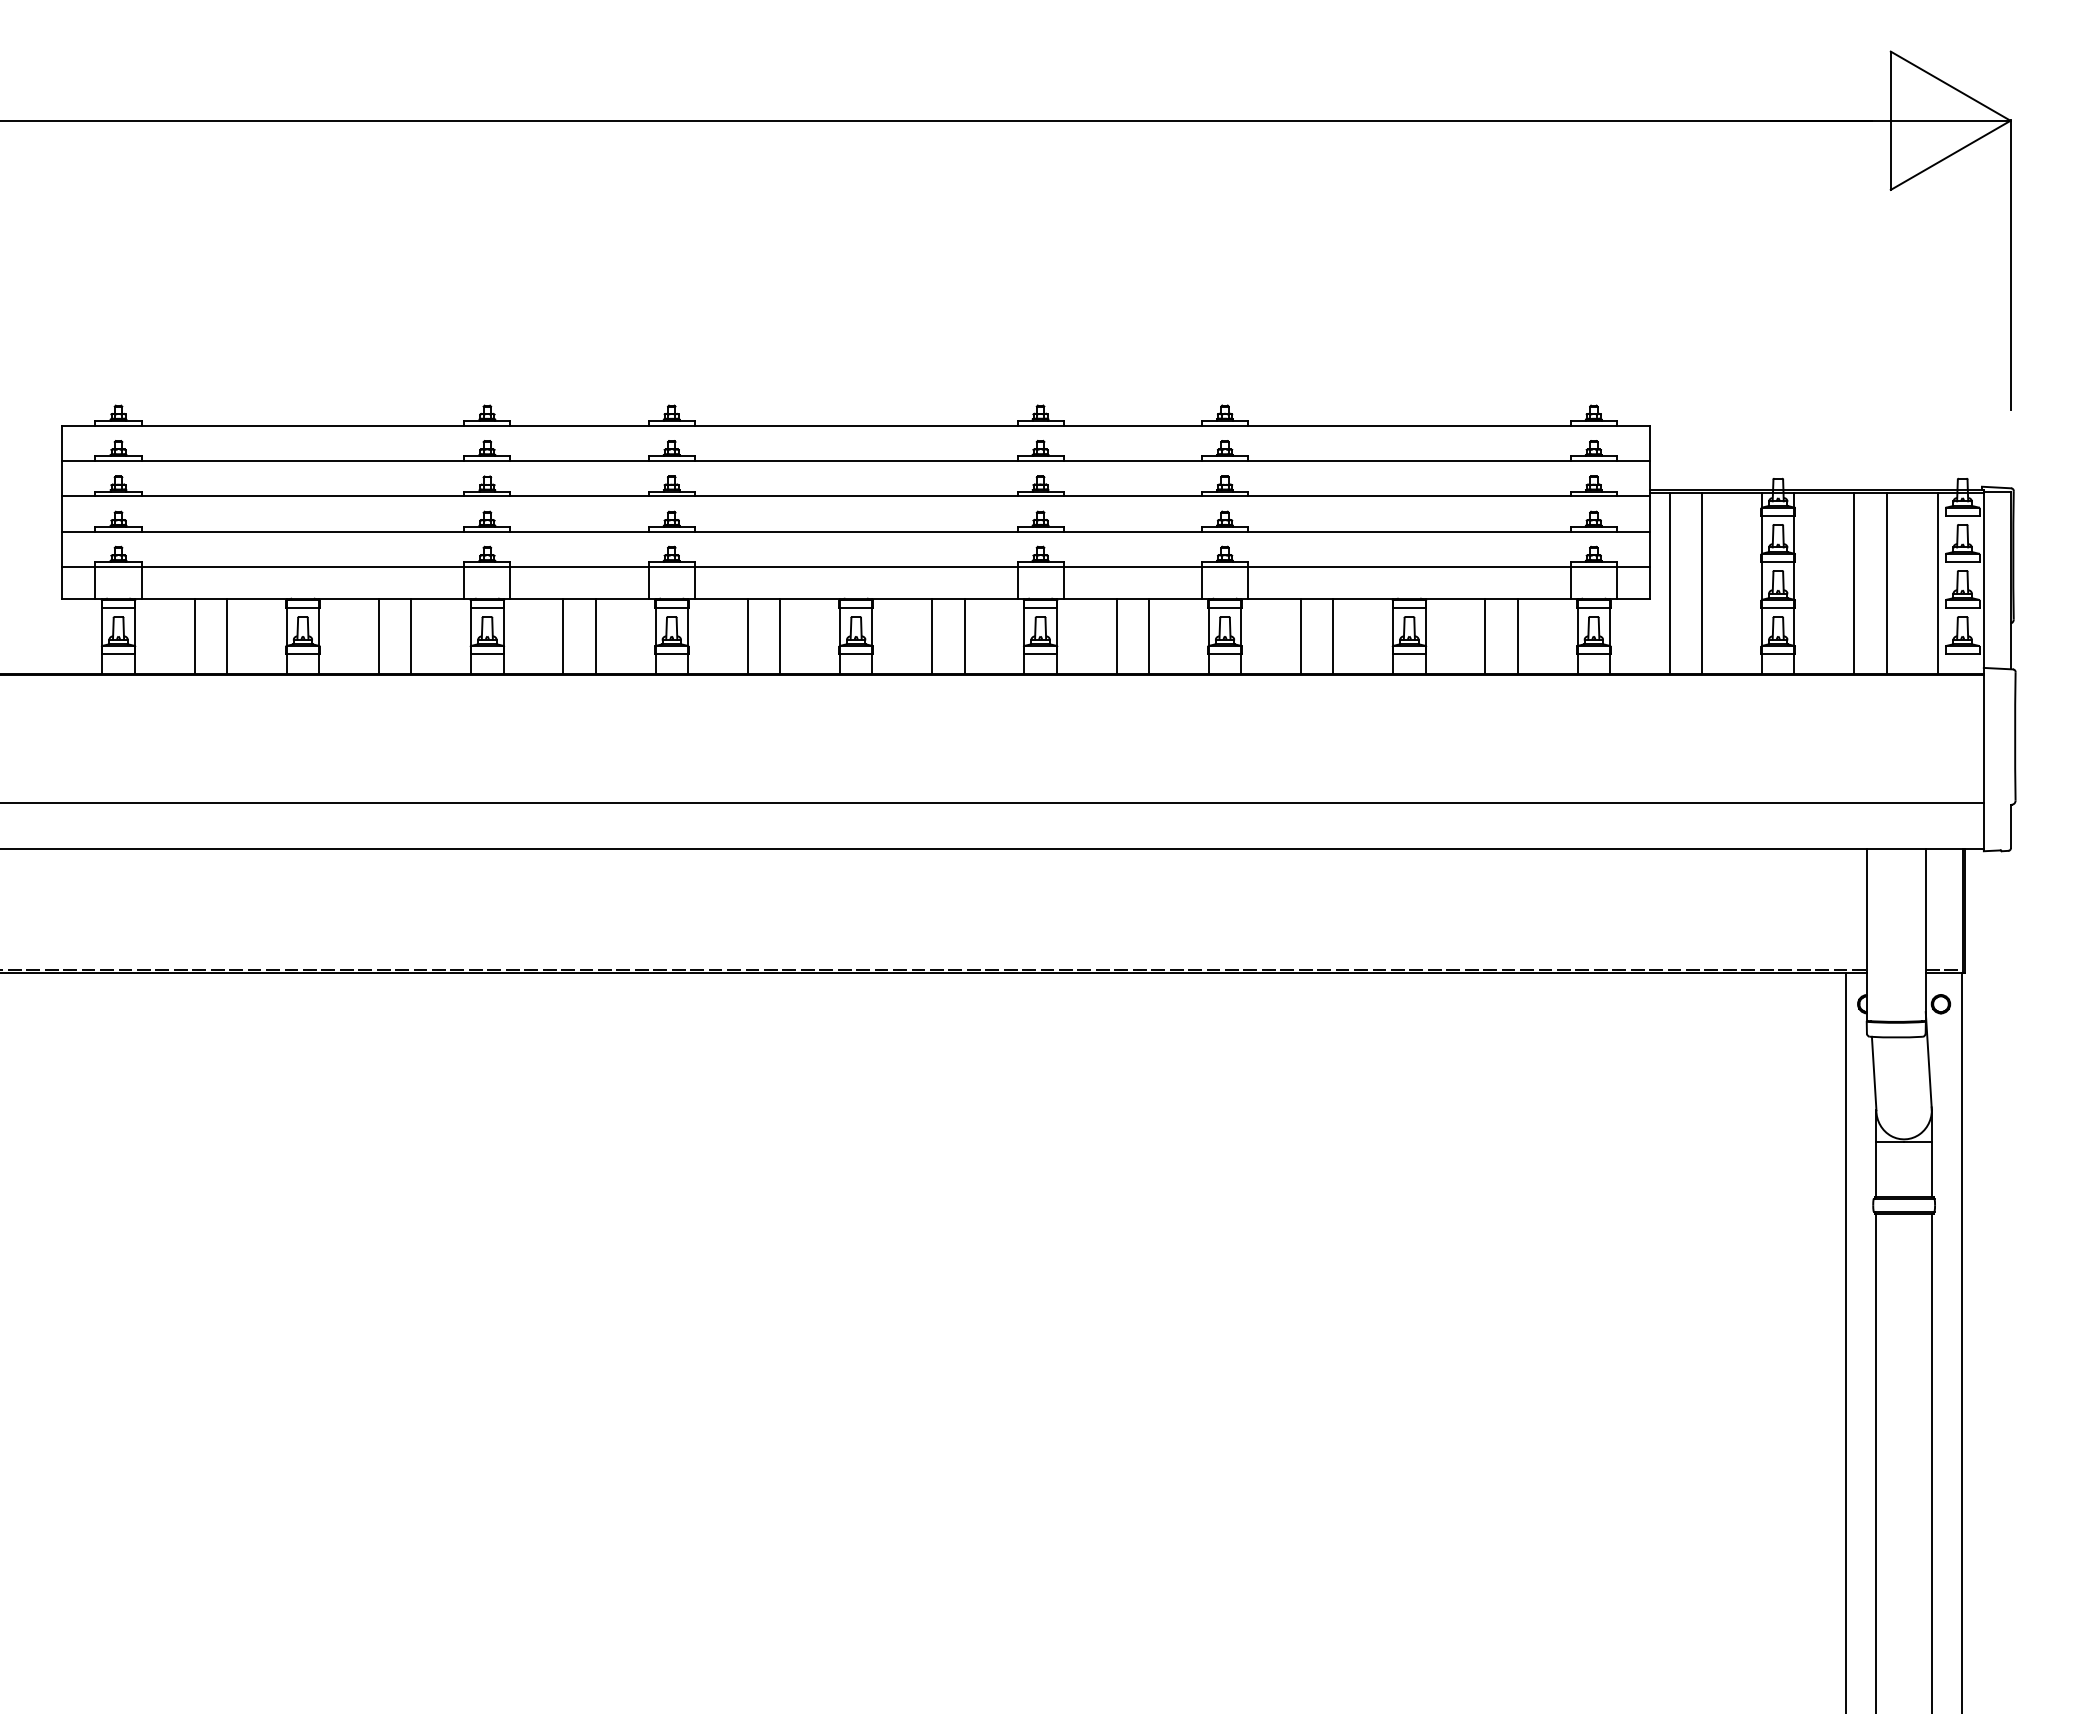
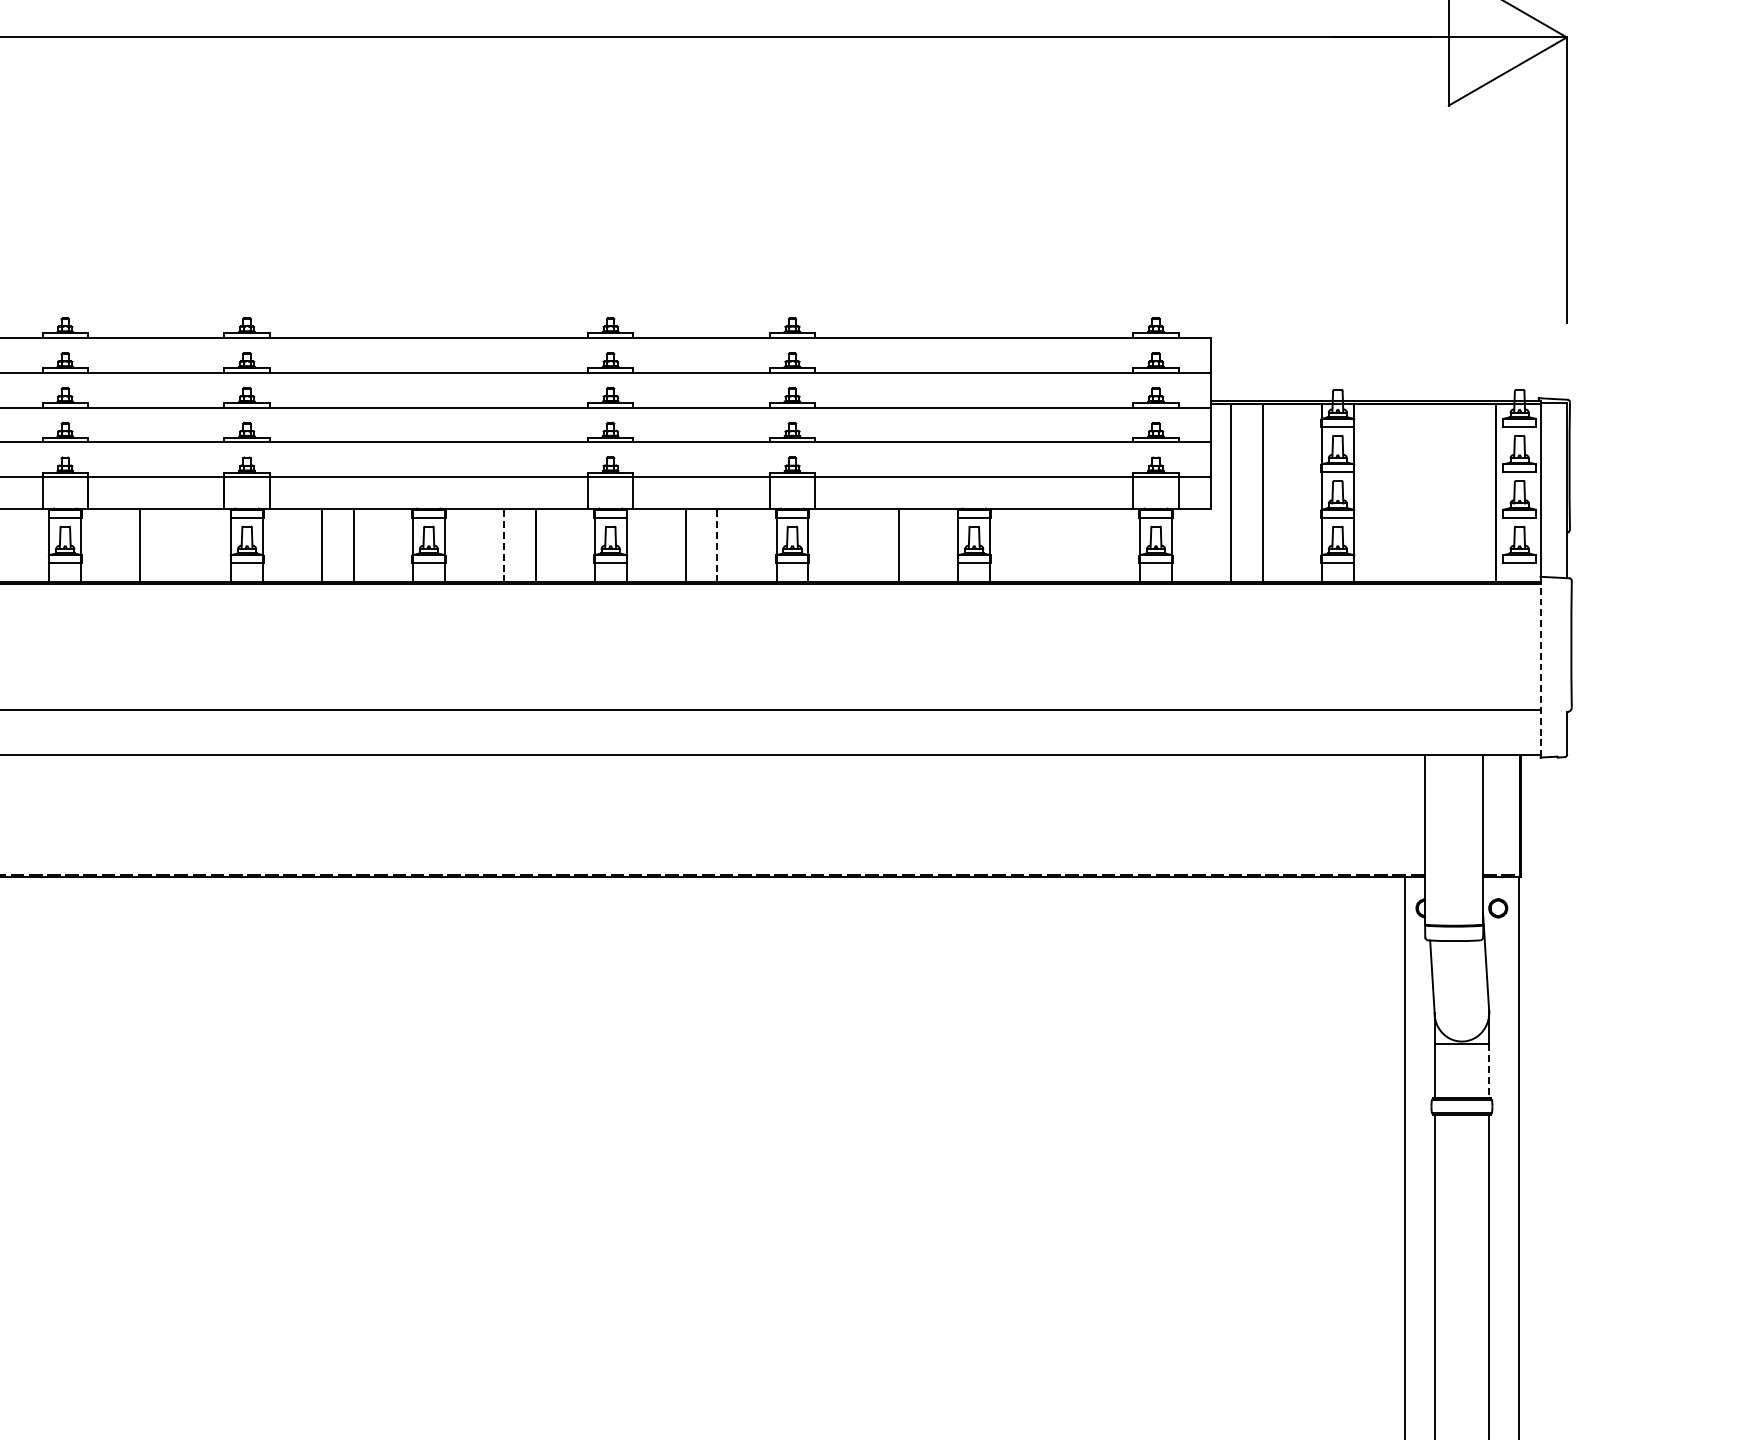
line: (1854, 582) -> (1413, 492), removed
line: (1886, 582) -> (1444, 492), removed
line: (595, 635) -> (171, 544), removed
line: (932, 635) -> (504, 544), solid -> dashed
line: (1148, 635) -> (717, 544), solid -> dashed
line: (1301, 635) -> (867, 544), removed
line: (1485, 635) -> (1049, 544), removed
line: (1517, 635) -> (1080, 544), removed
line: (1983, 759) -> (1540, 667), solid -> dashed
line: (1931, 1170) -> (1488, 1072), solid -> dashed

